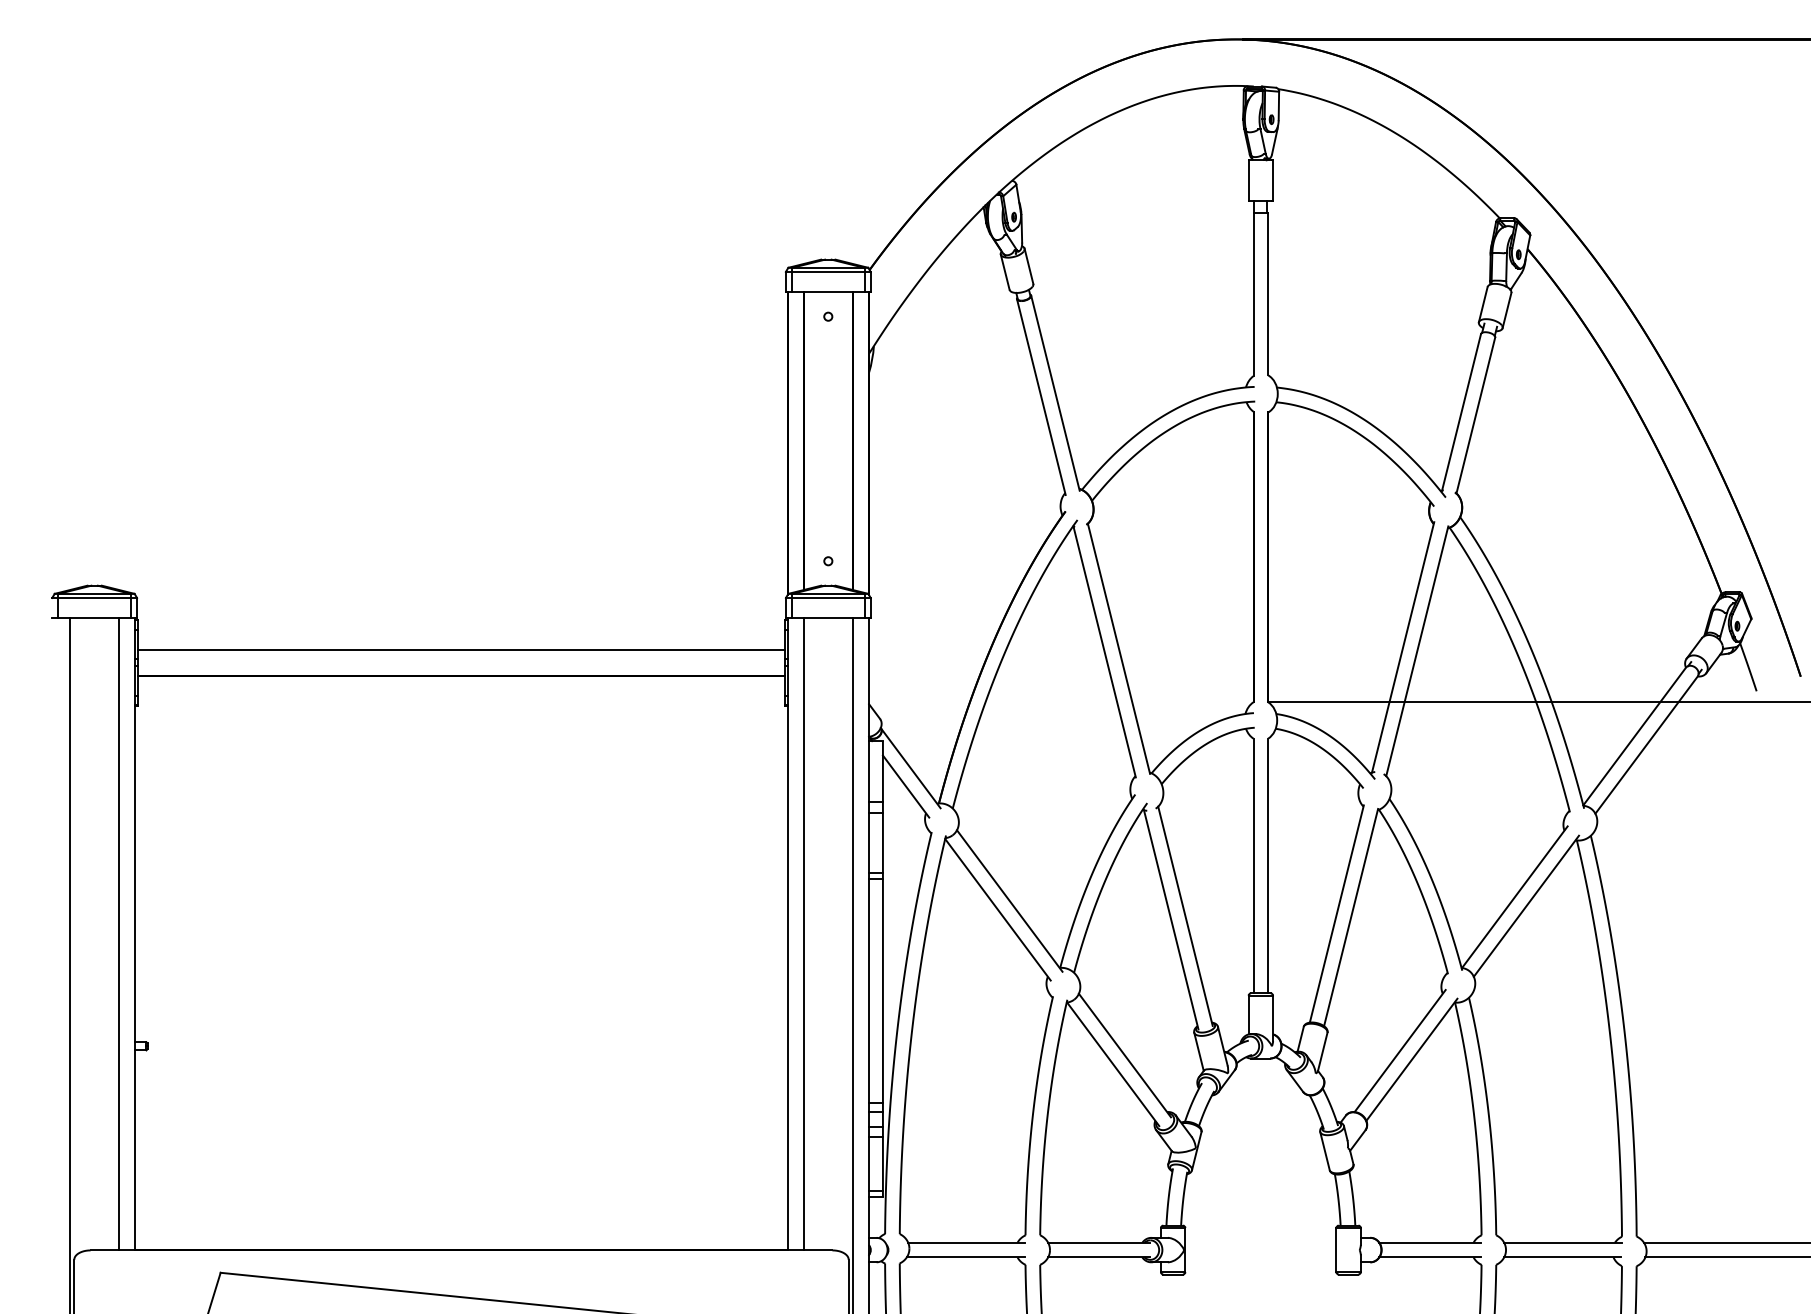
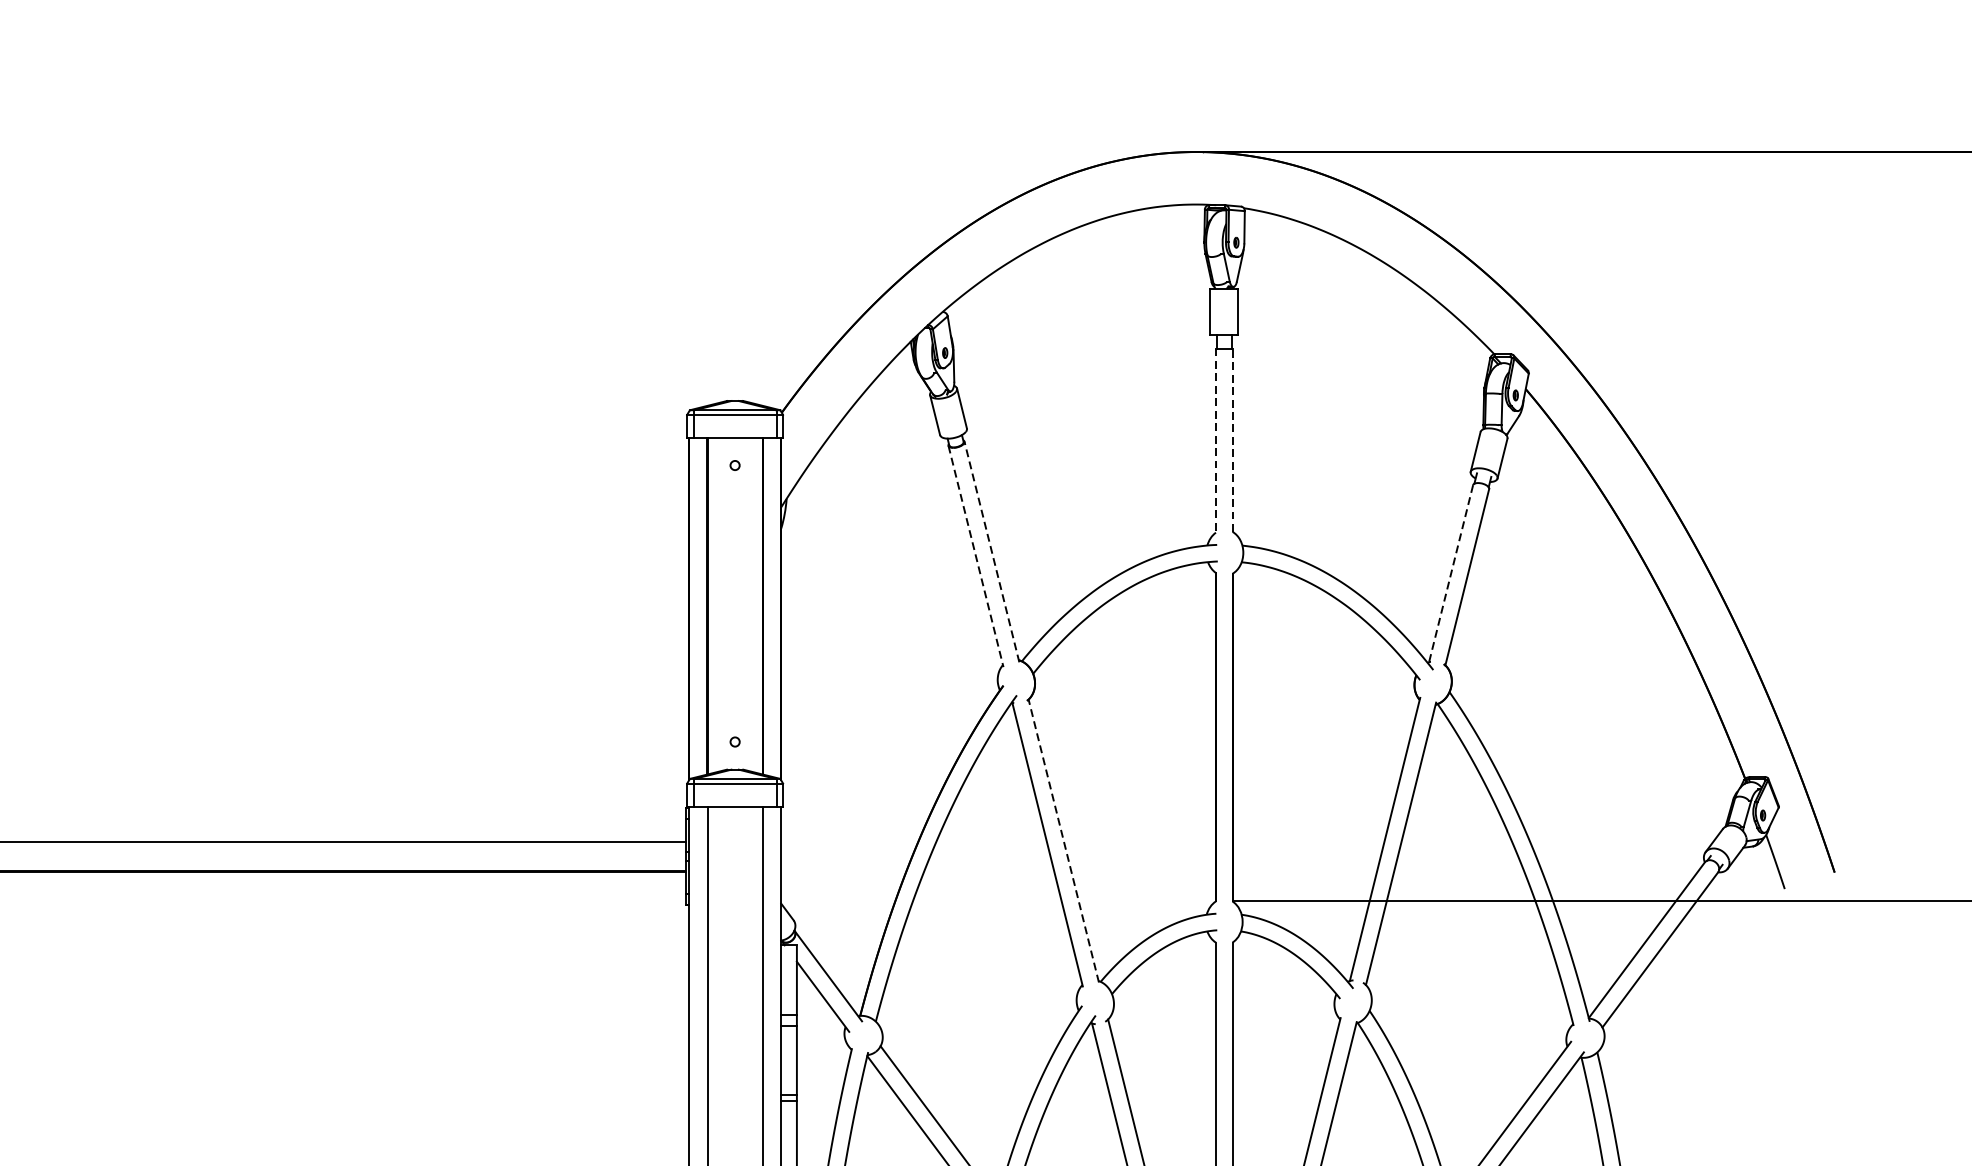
line: (1268, 293) -> (1232, 439), solid -> dashed
line: (1253, 295) -> (1215, 441), solid -> dashed
line: (1055, 393) -> (991, 552), solid -> dashed
line: (1041, 397) -> (976, 556), solid -> dashed
line: (1461, 412) -> (1451, 573), solid -> dashed
line: (1118, 648) -> (1063, 840), solid -> dashed

